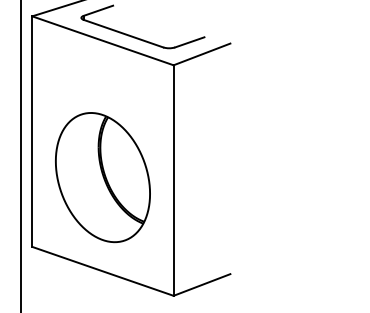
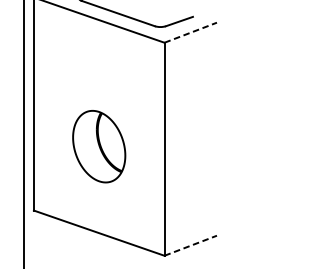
line: (202, 54) -> (191, 32), solid -> dashed
part: (102, 177) -> (98, 146), size x0.6
line: (202, 284) -> (191, 245), solid -> dashed

